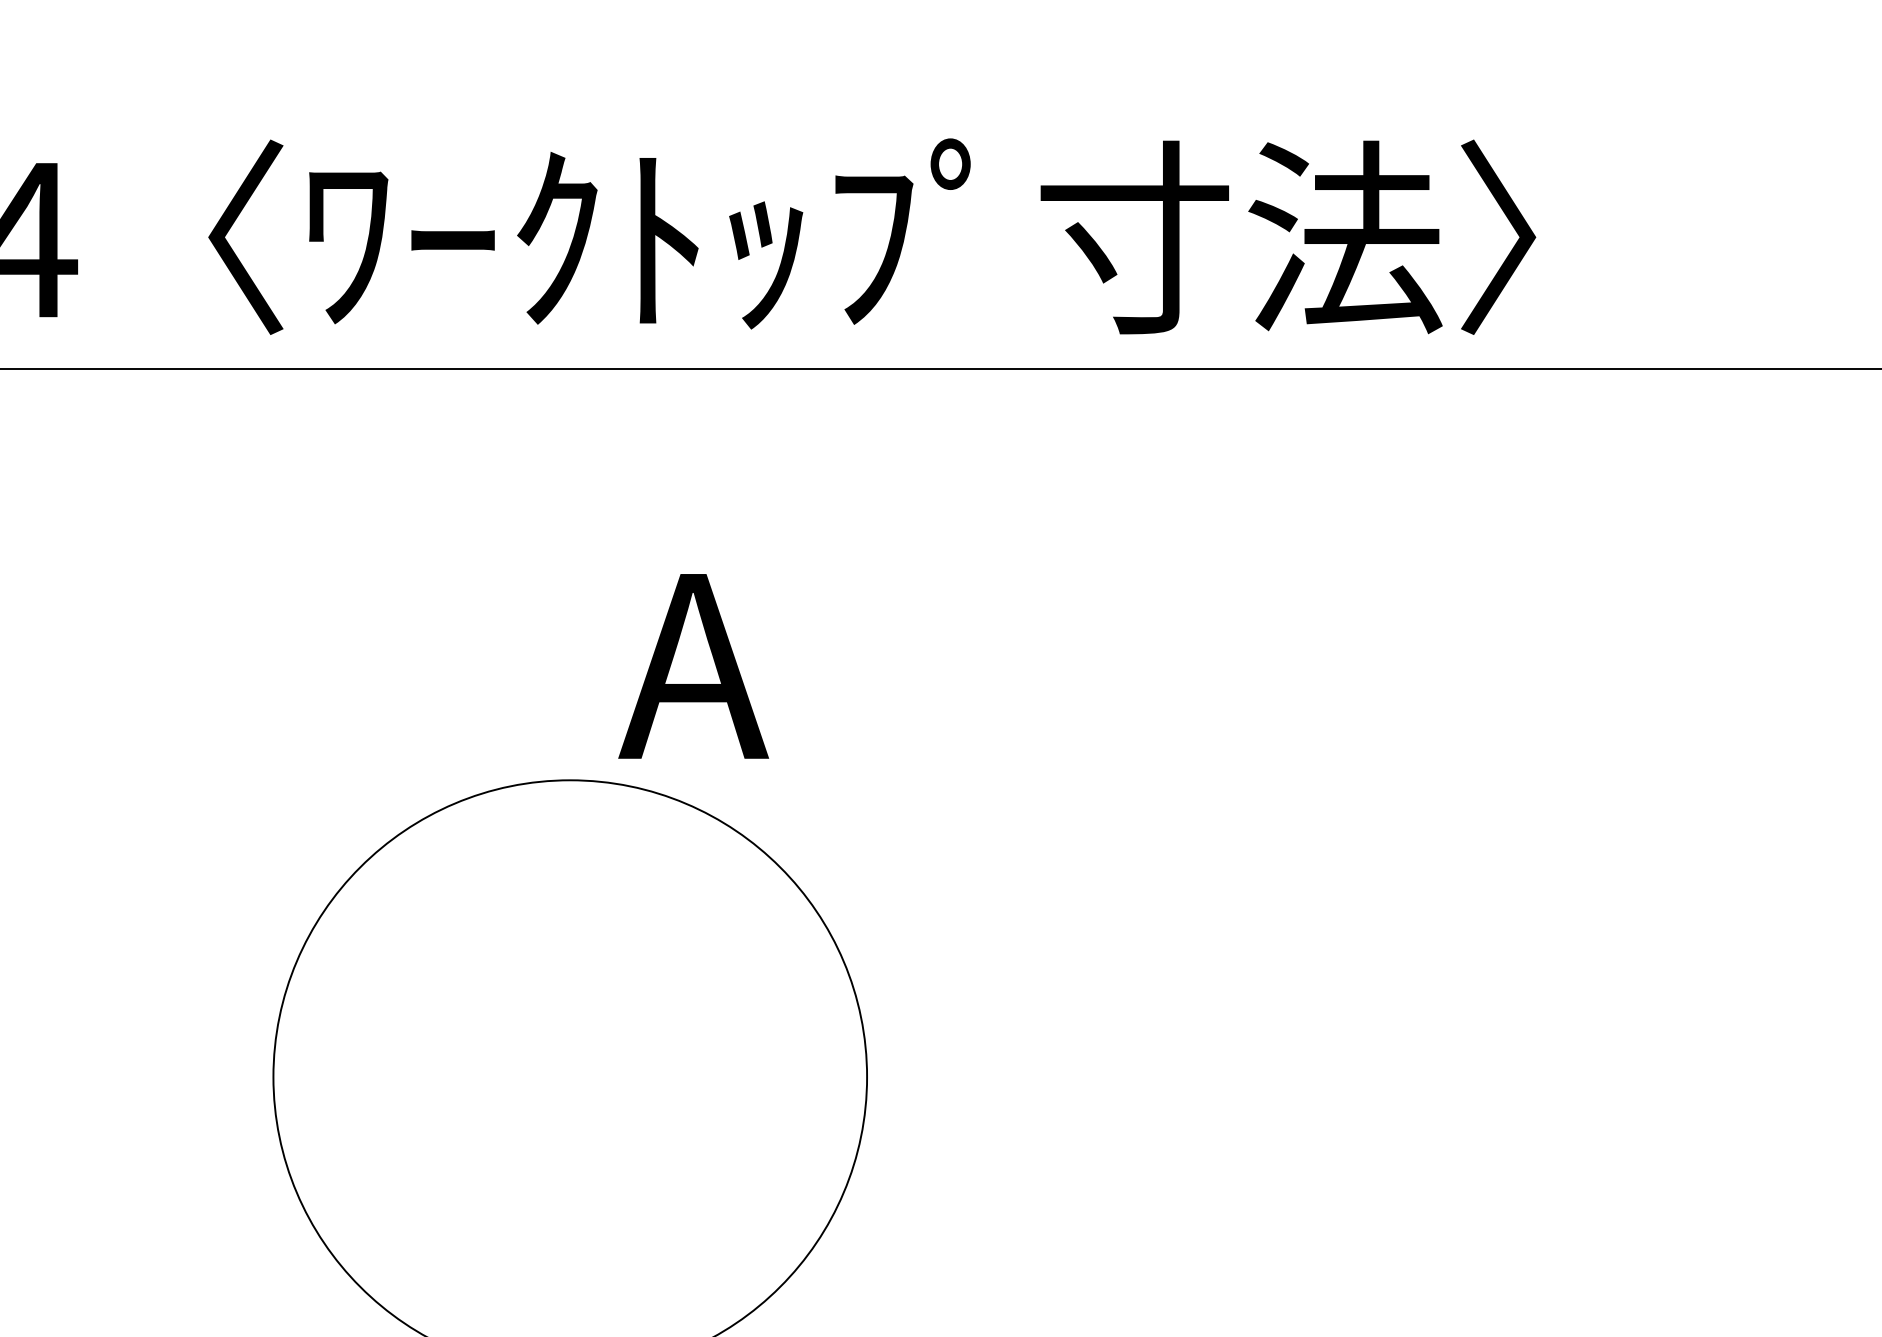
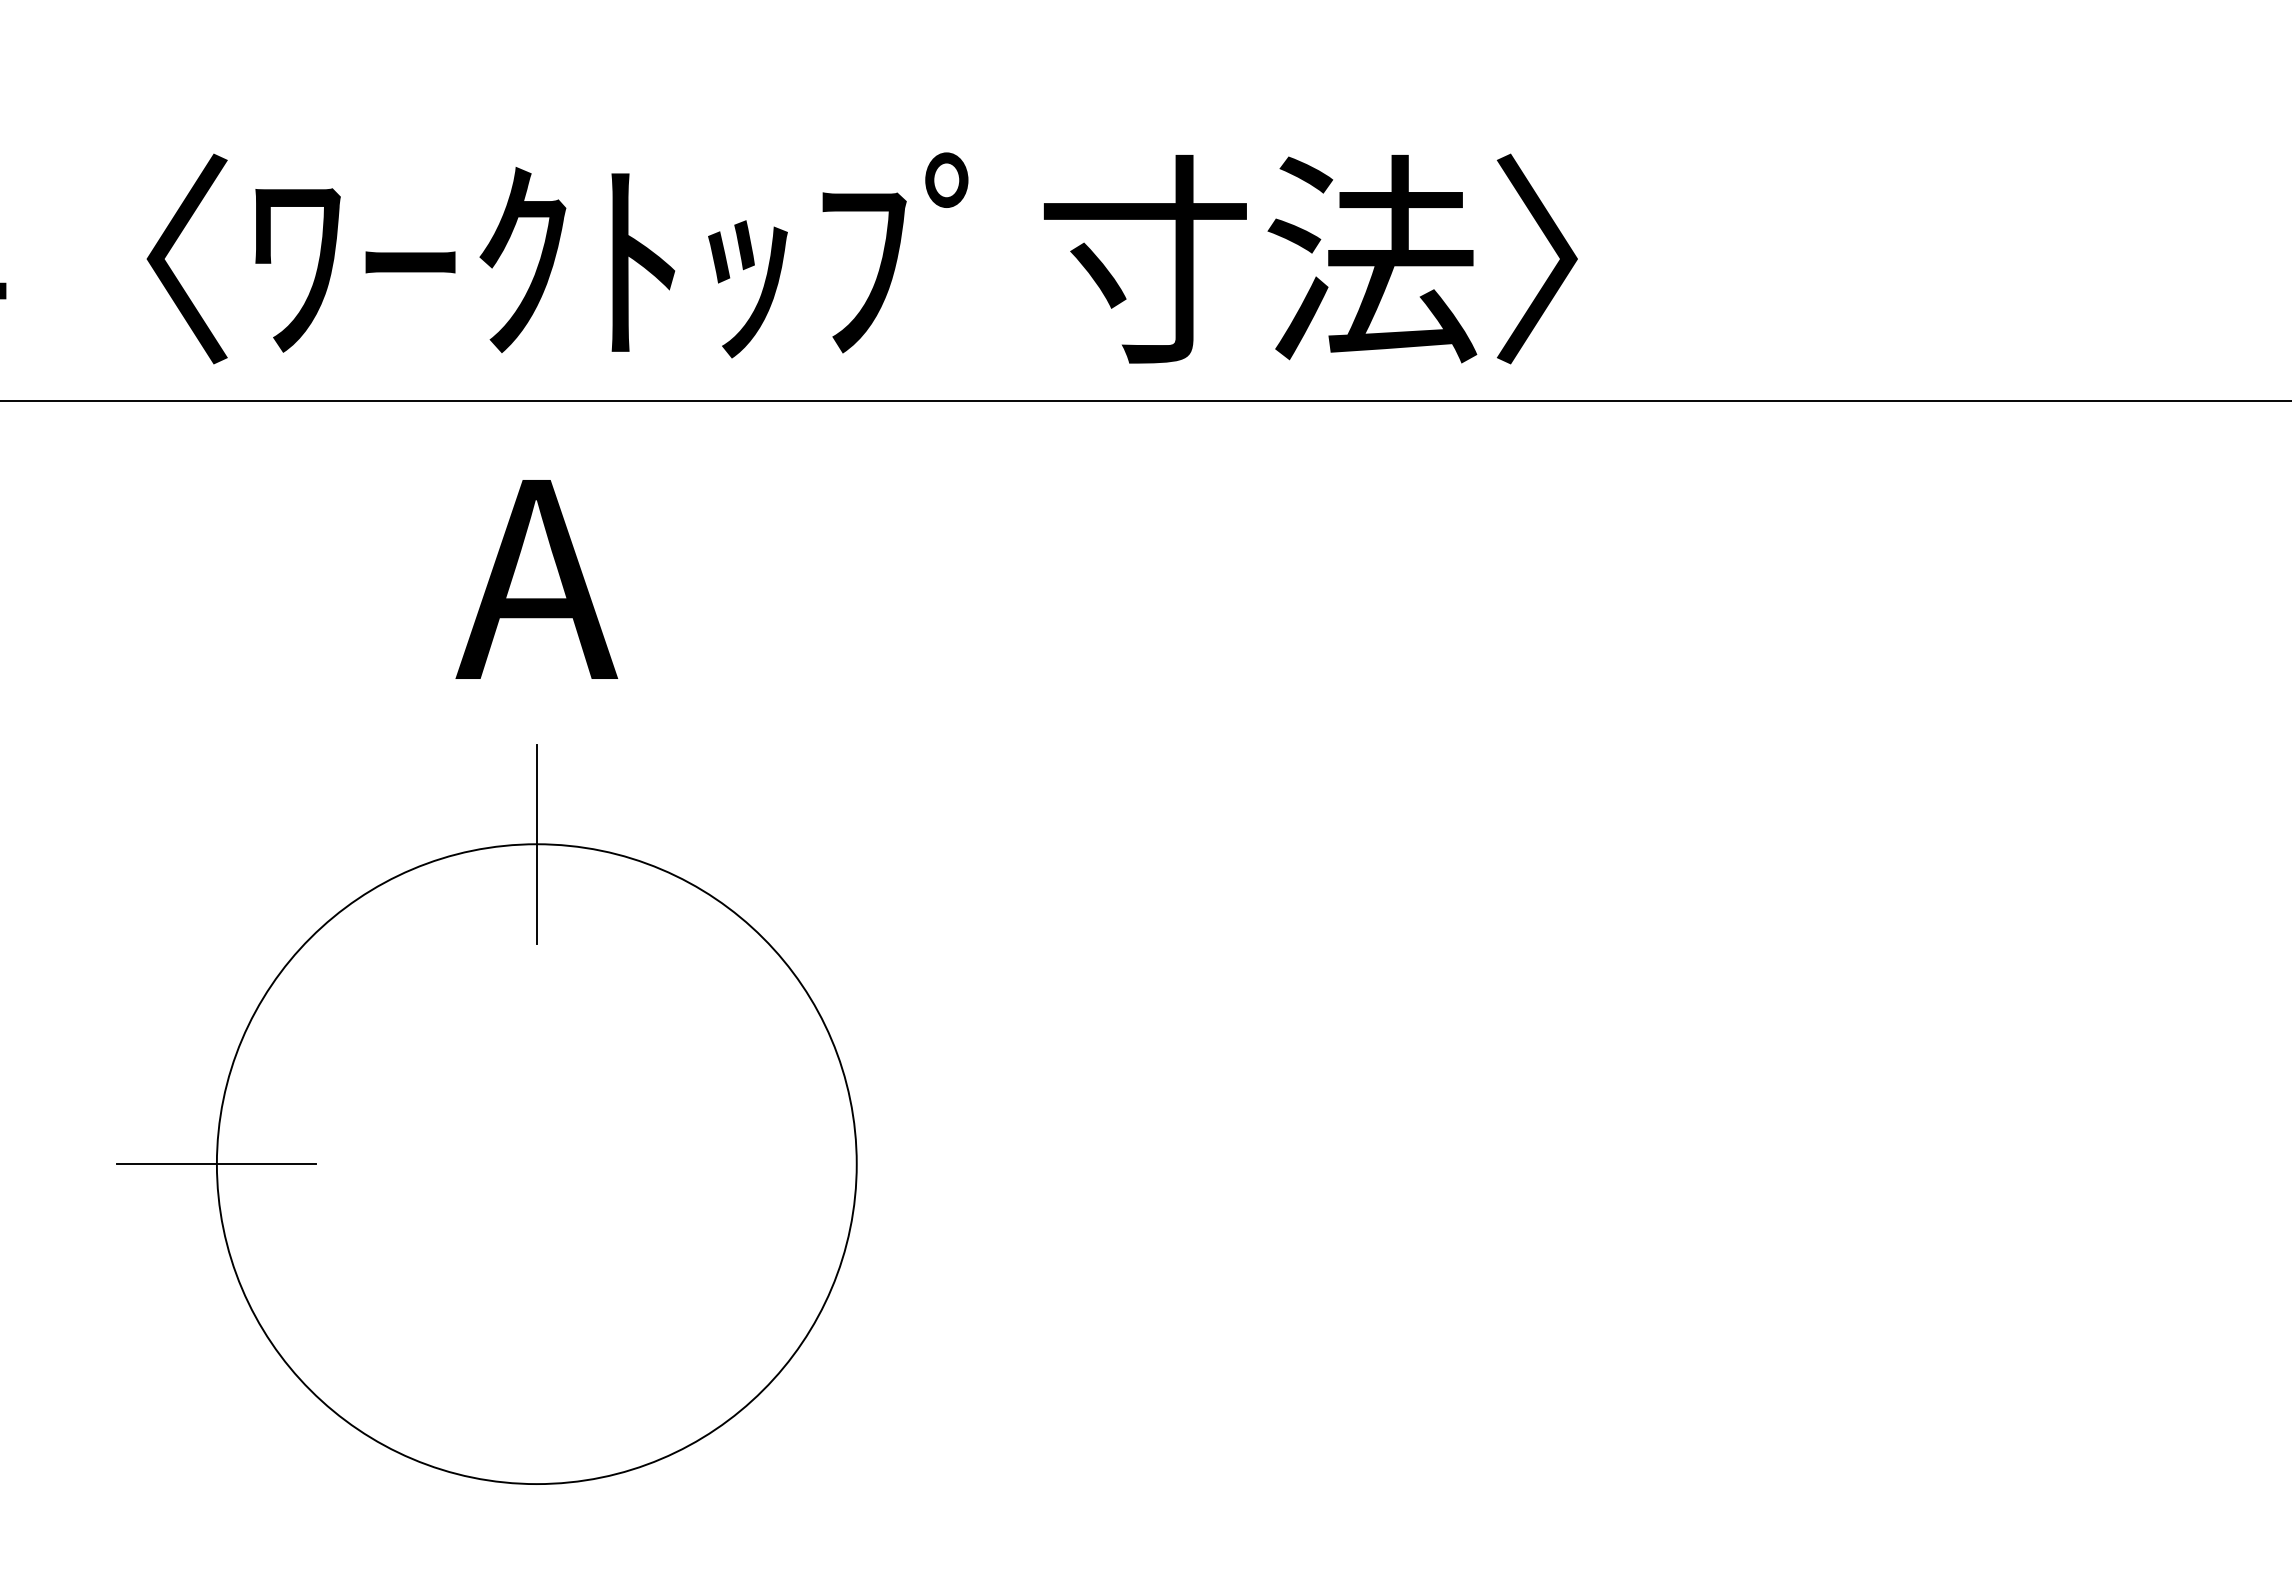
text: (693, 666) -> (536, 579), moved
line: (569, 779) -> (536, 843), added
line: (273, 1077) -> (216, 1164), added

